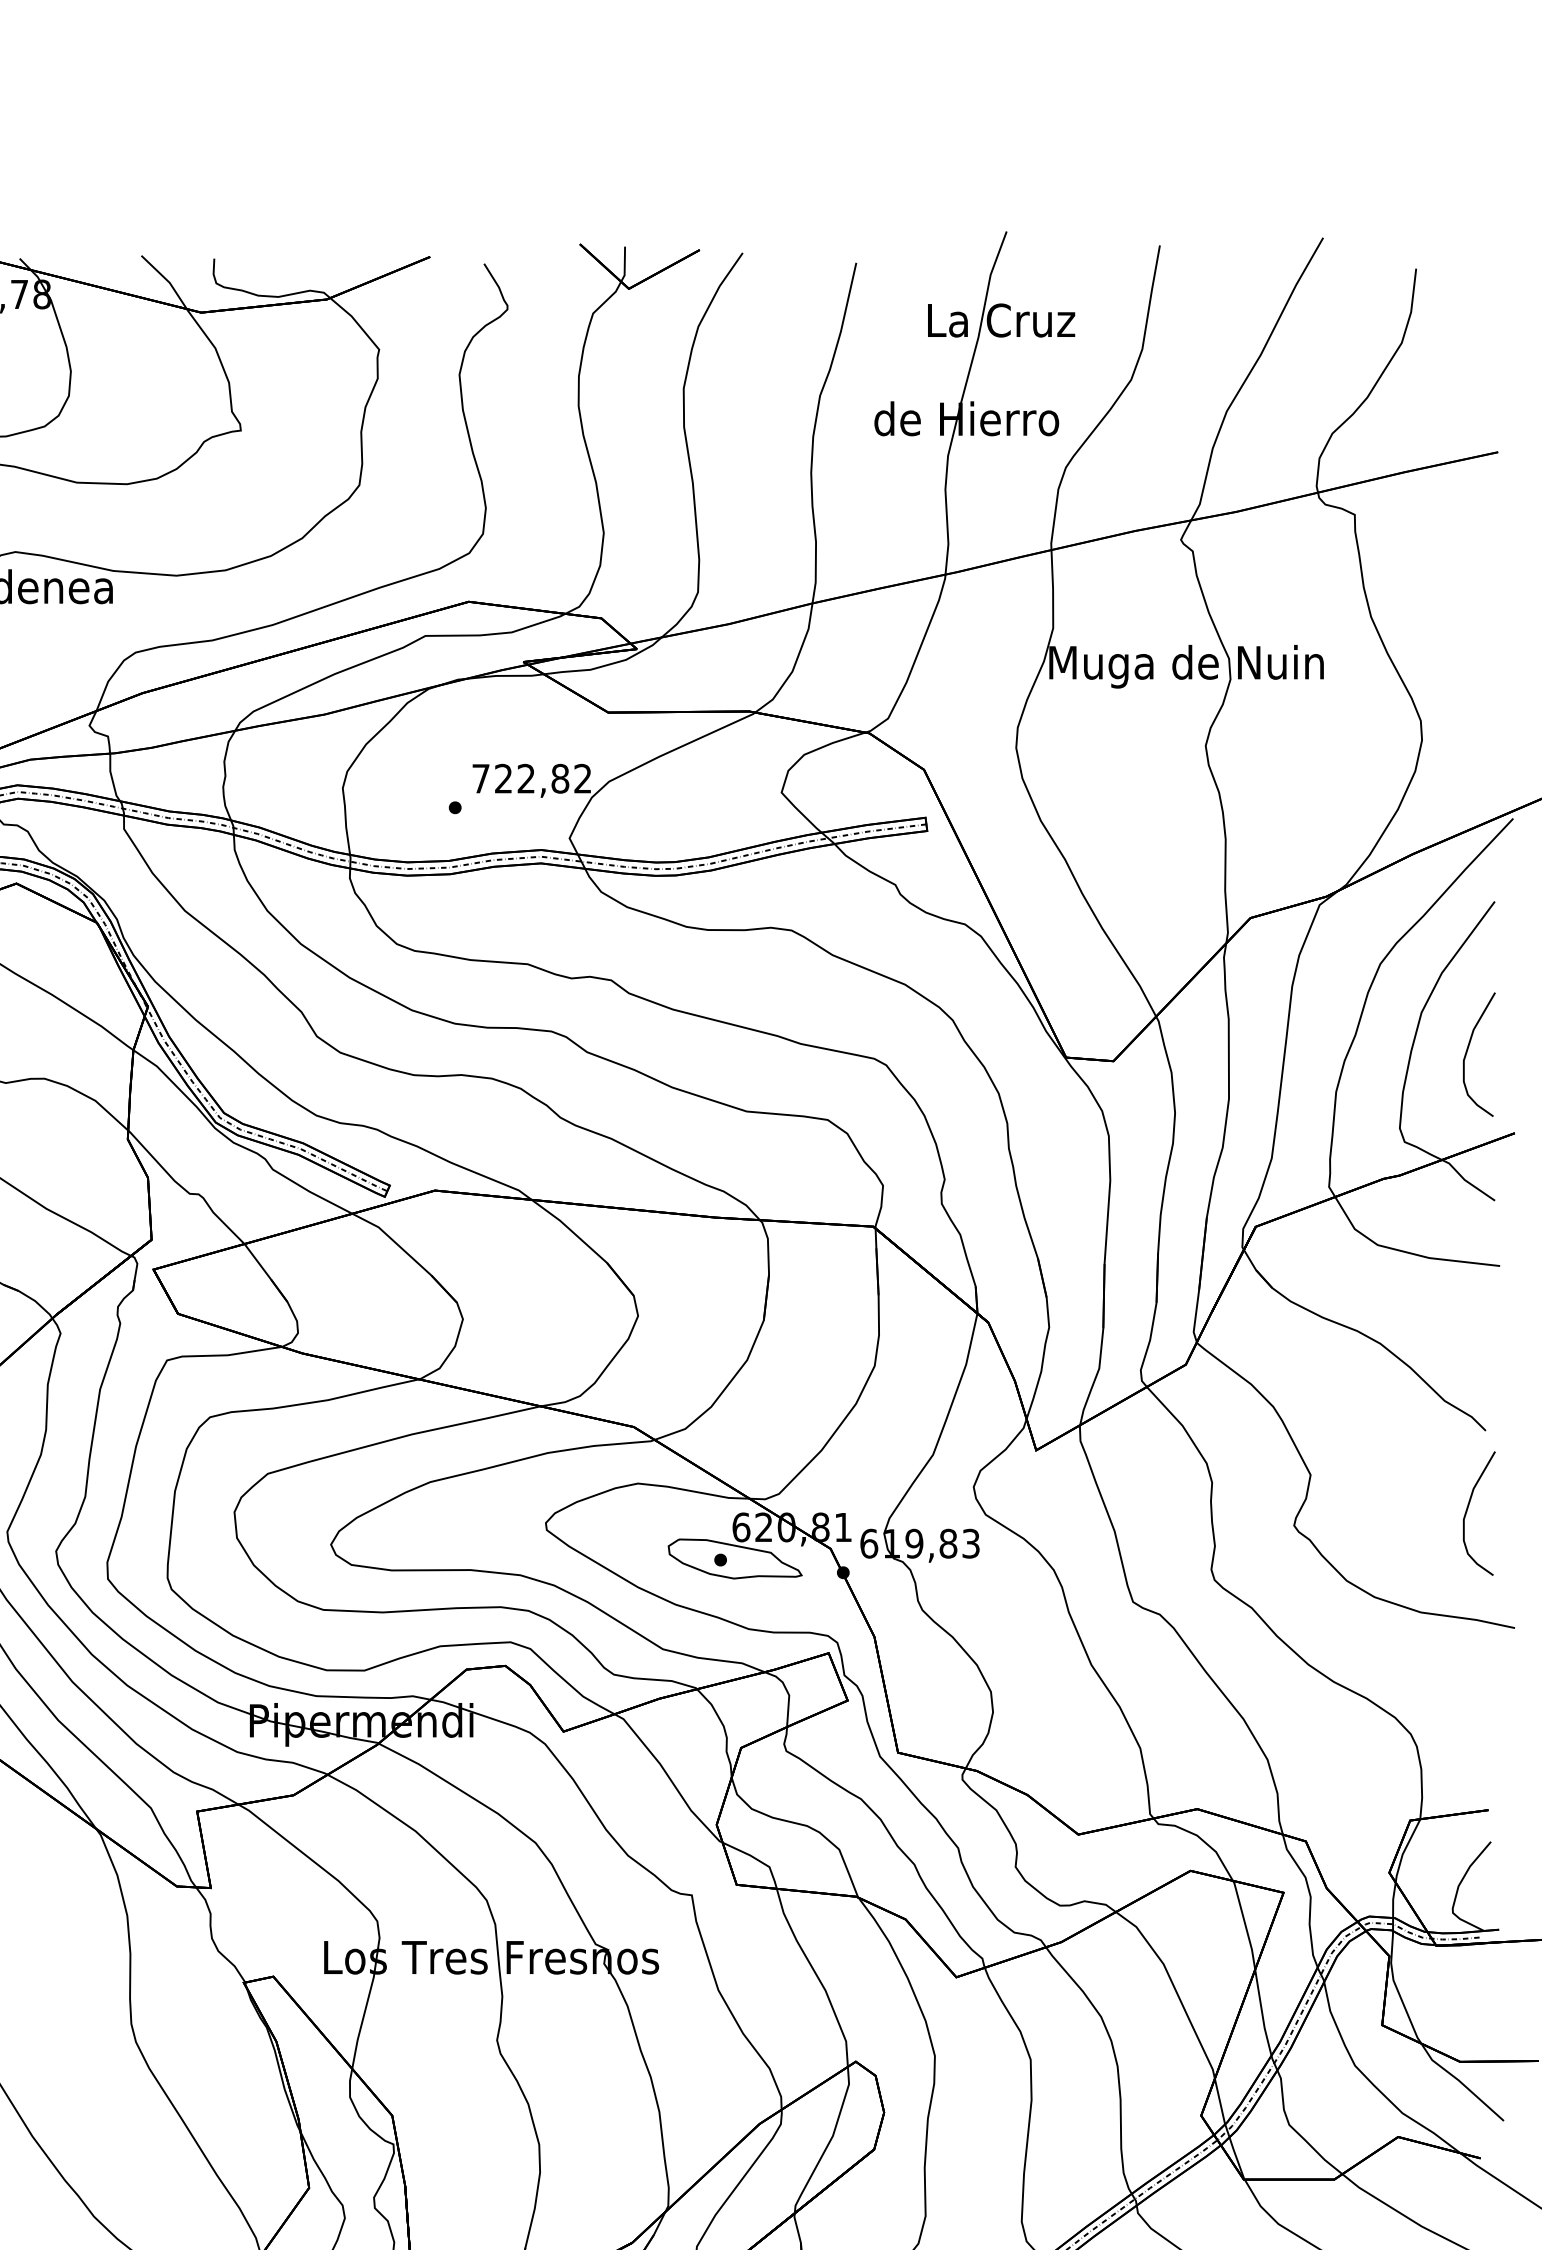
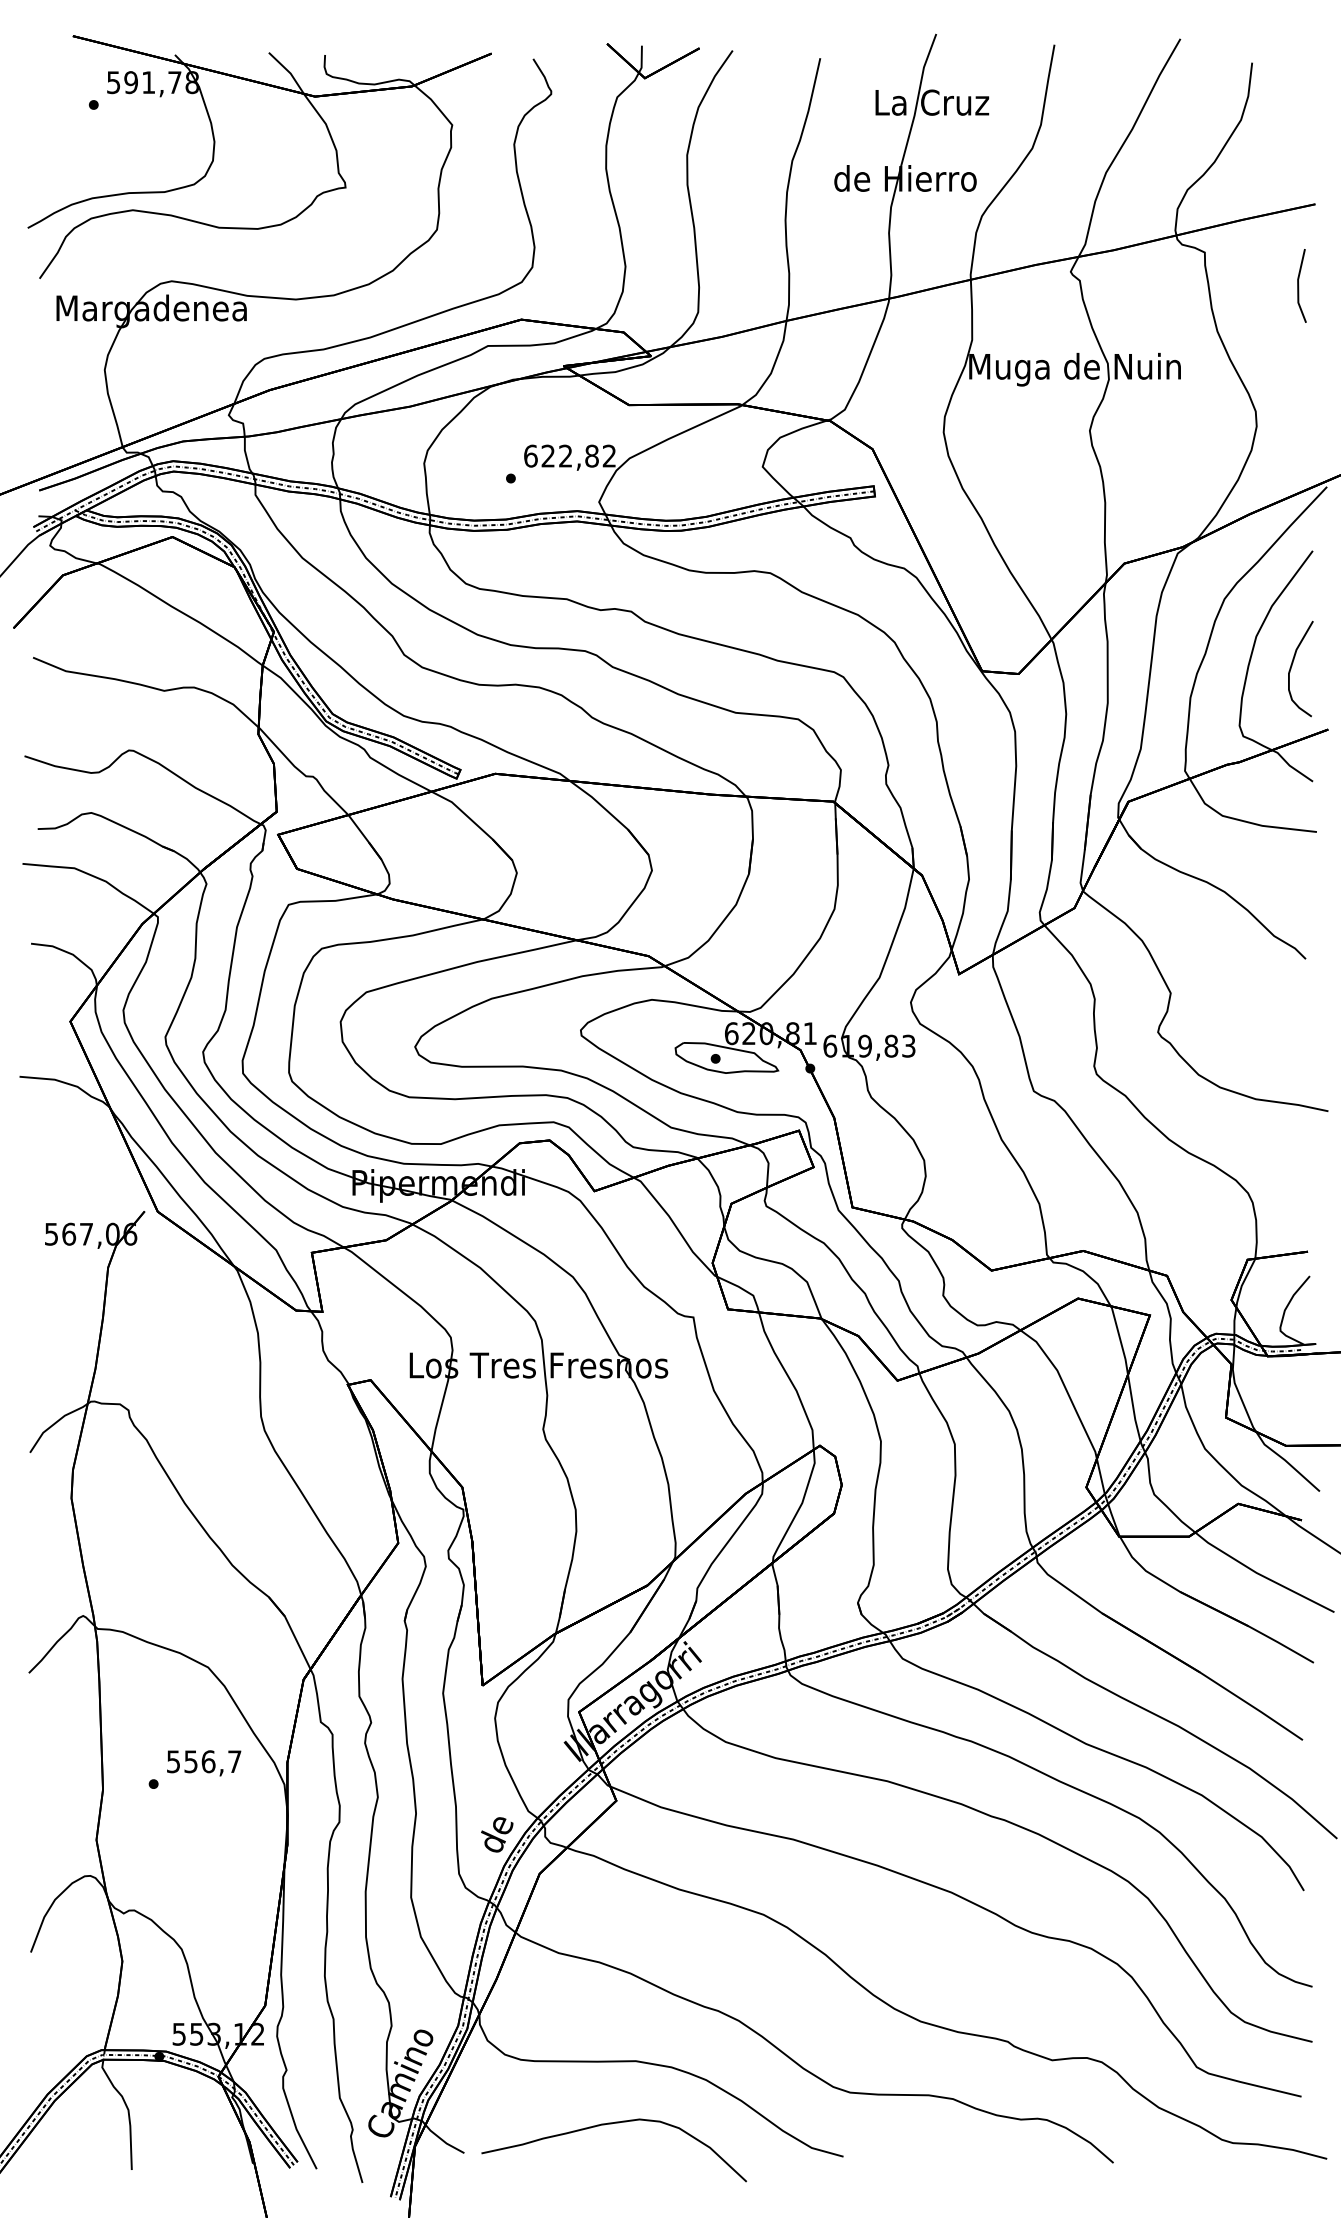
line: (1477, 557) -> (1299, 285), added
text: (480, 777) -> (530, 455), 722,82 -> 622,82
curve: (1468, 1510) -> (1292, 1020), removed

